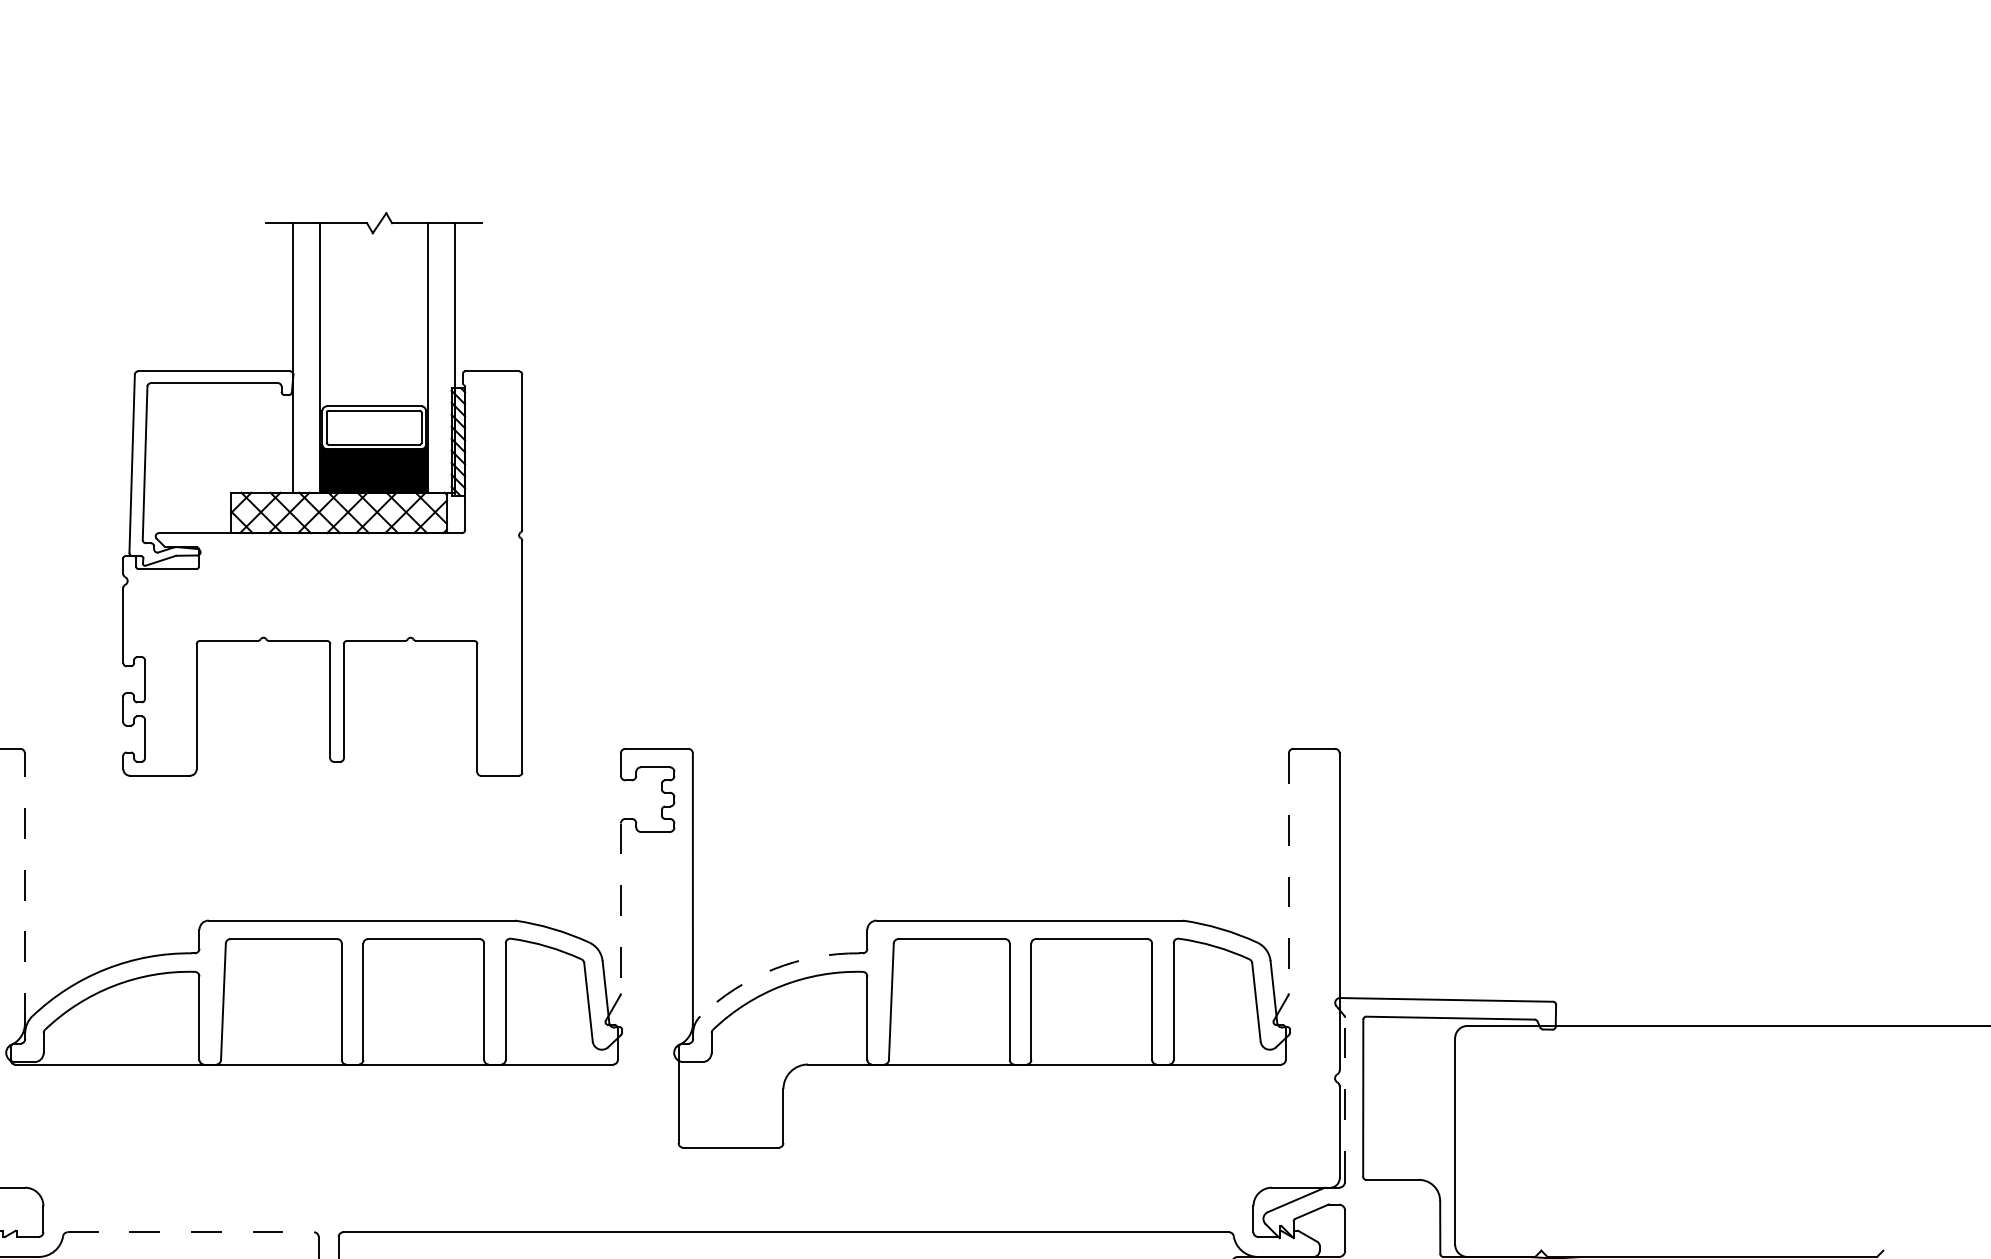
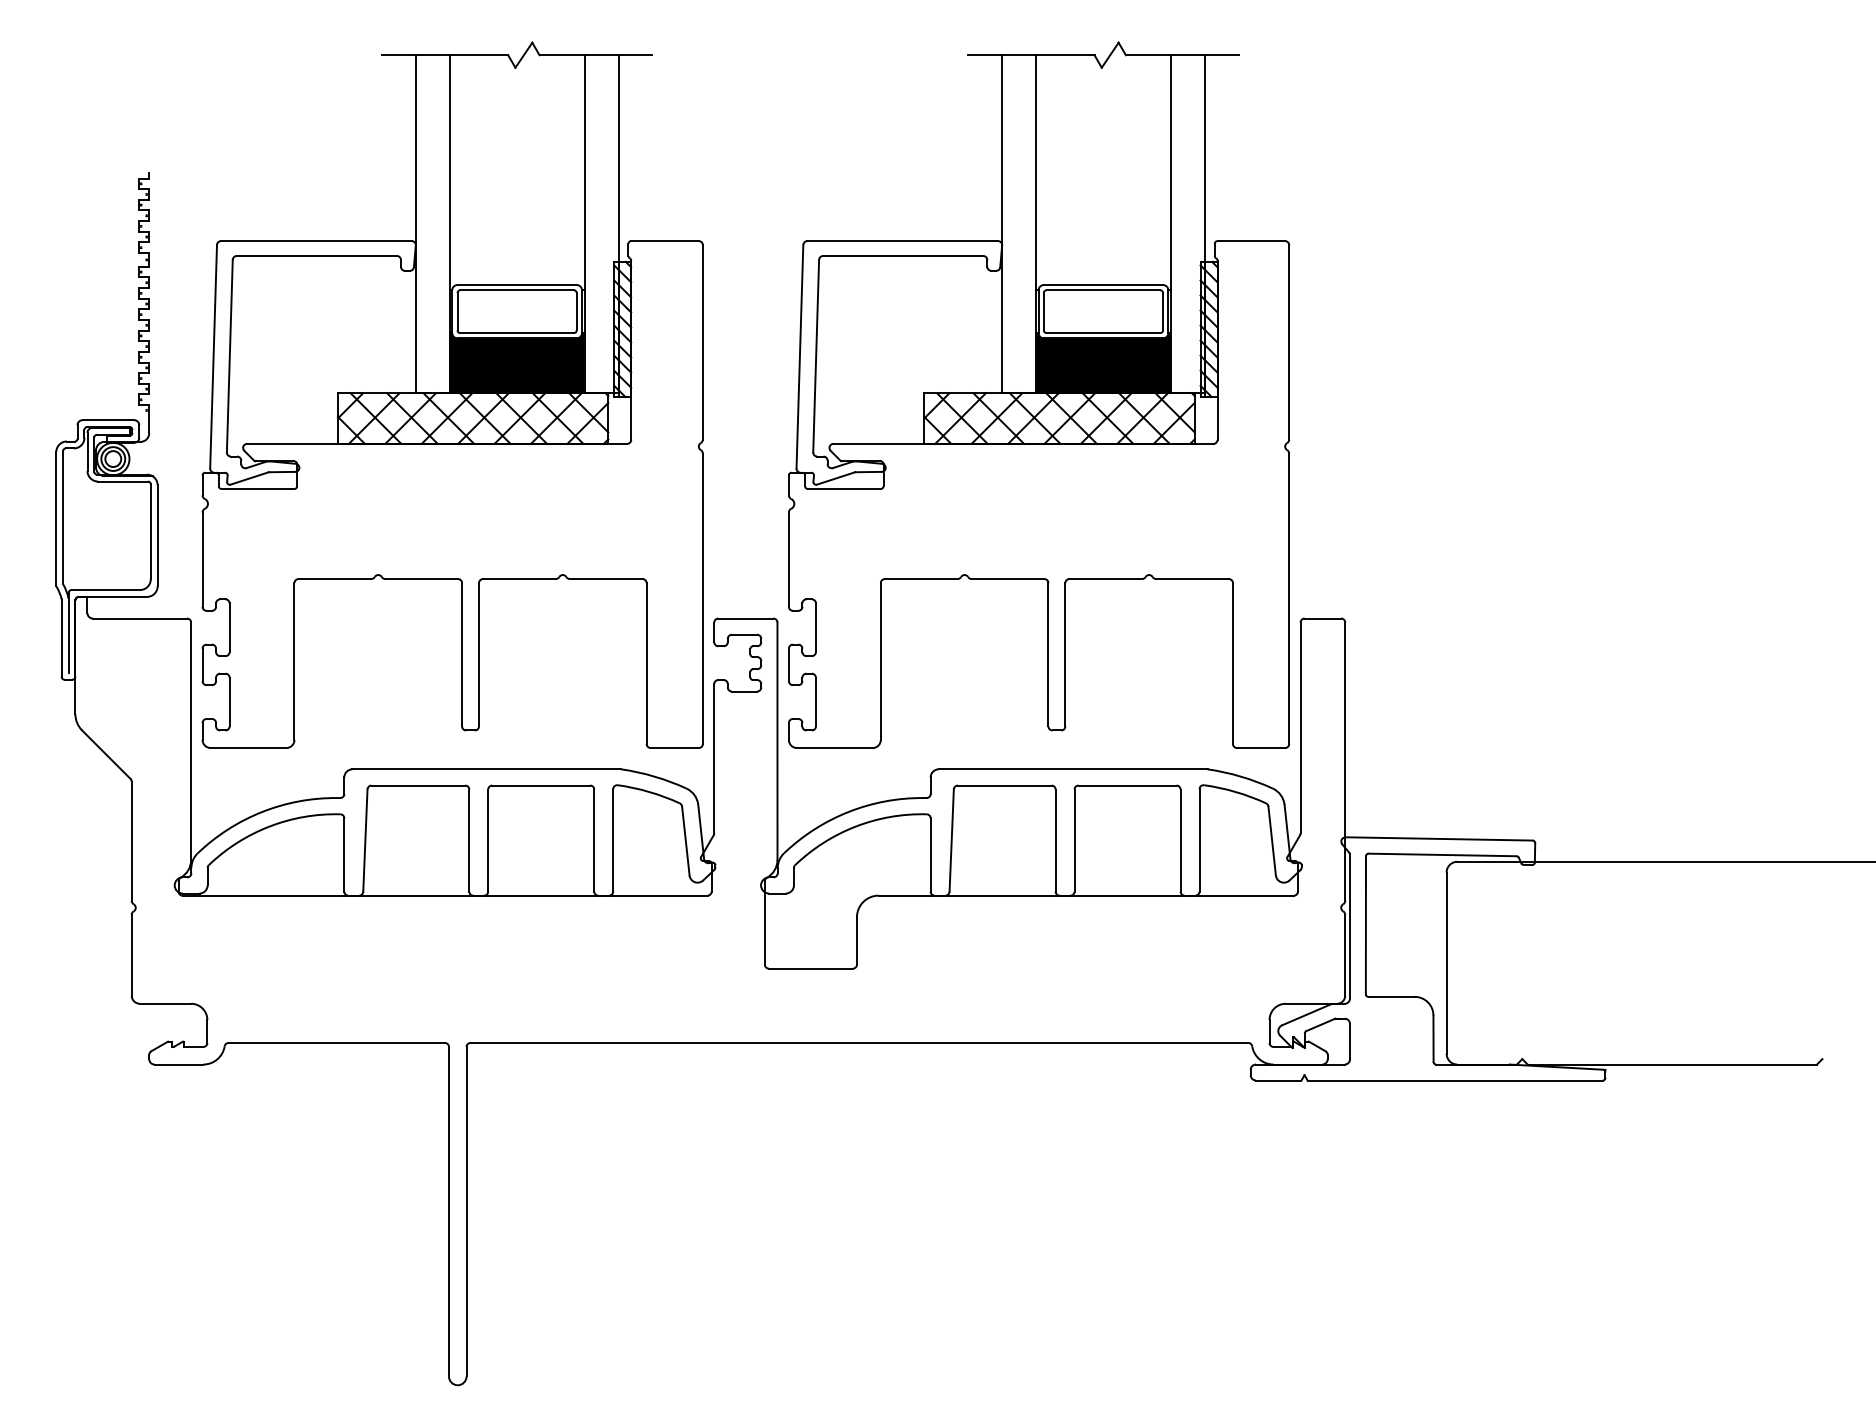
part: (322, 493) -> (452, 394), size x1.43
part: (991, 493) -> (1039, 394), added
line: (1288, 874) -> (1300, 728), dashed -> solid
line: (25, 888) -> (191, 741), dashed -> solid
line: (621, 908) -> (714, 758), dashed -> solid
arc: (773, 968) -> (848, 811), dashed -> solid
line: (1345, 1099) -> (1350, 926), dashed -> solid
line: (191, 1231) -> (337, 1042), dashed -> solid

